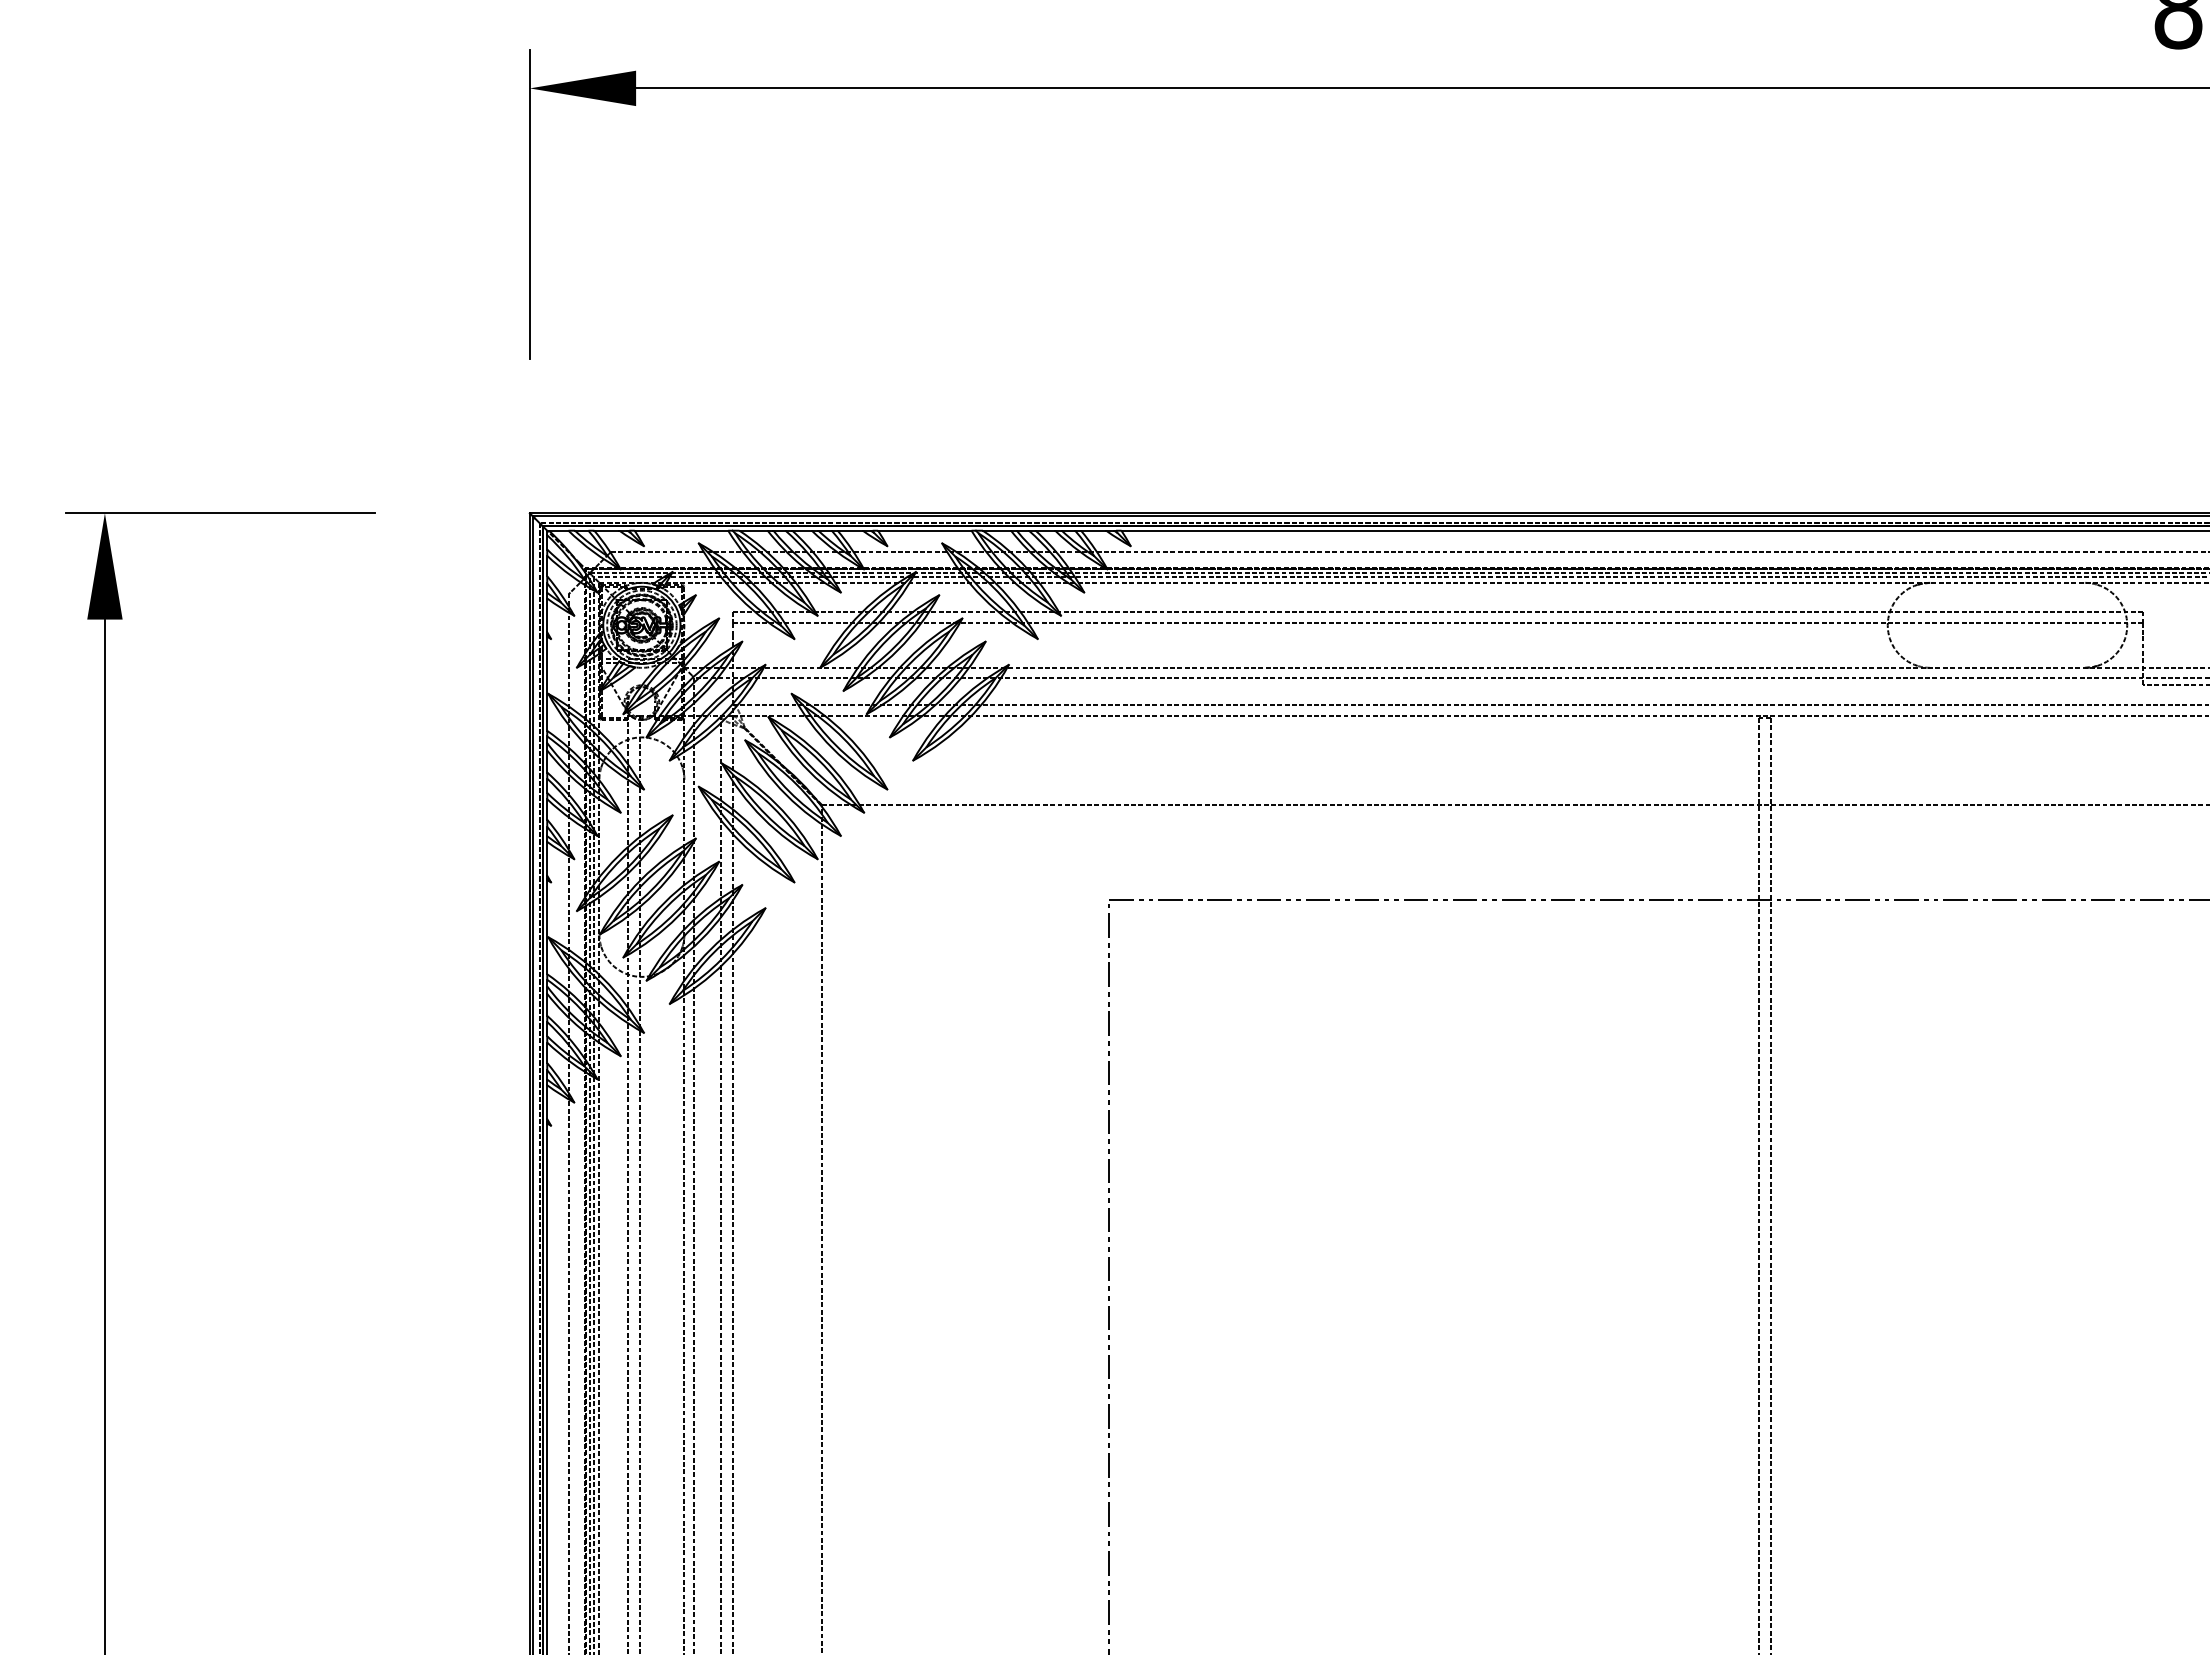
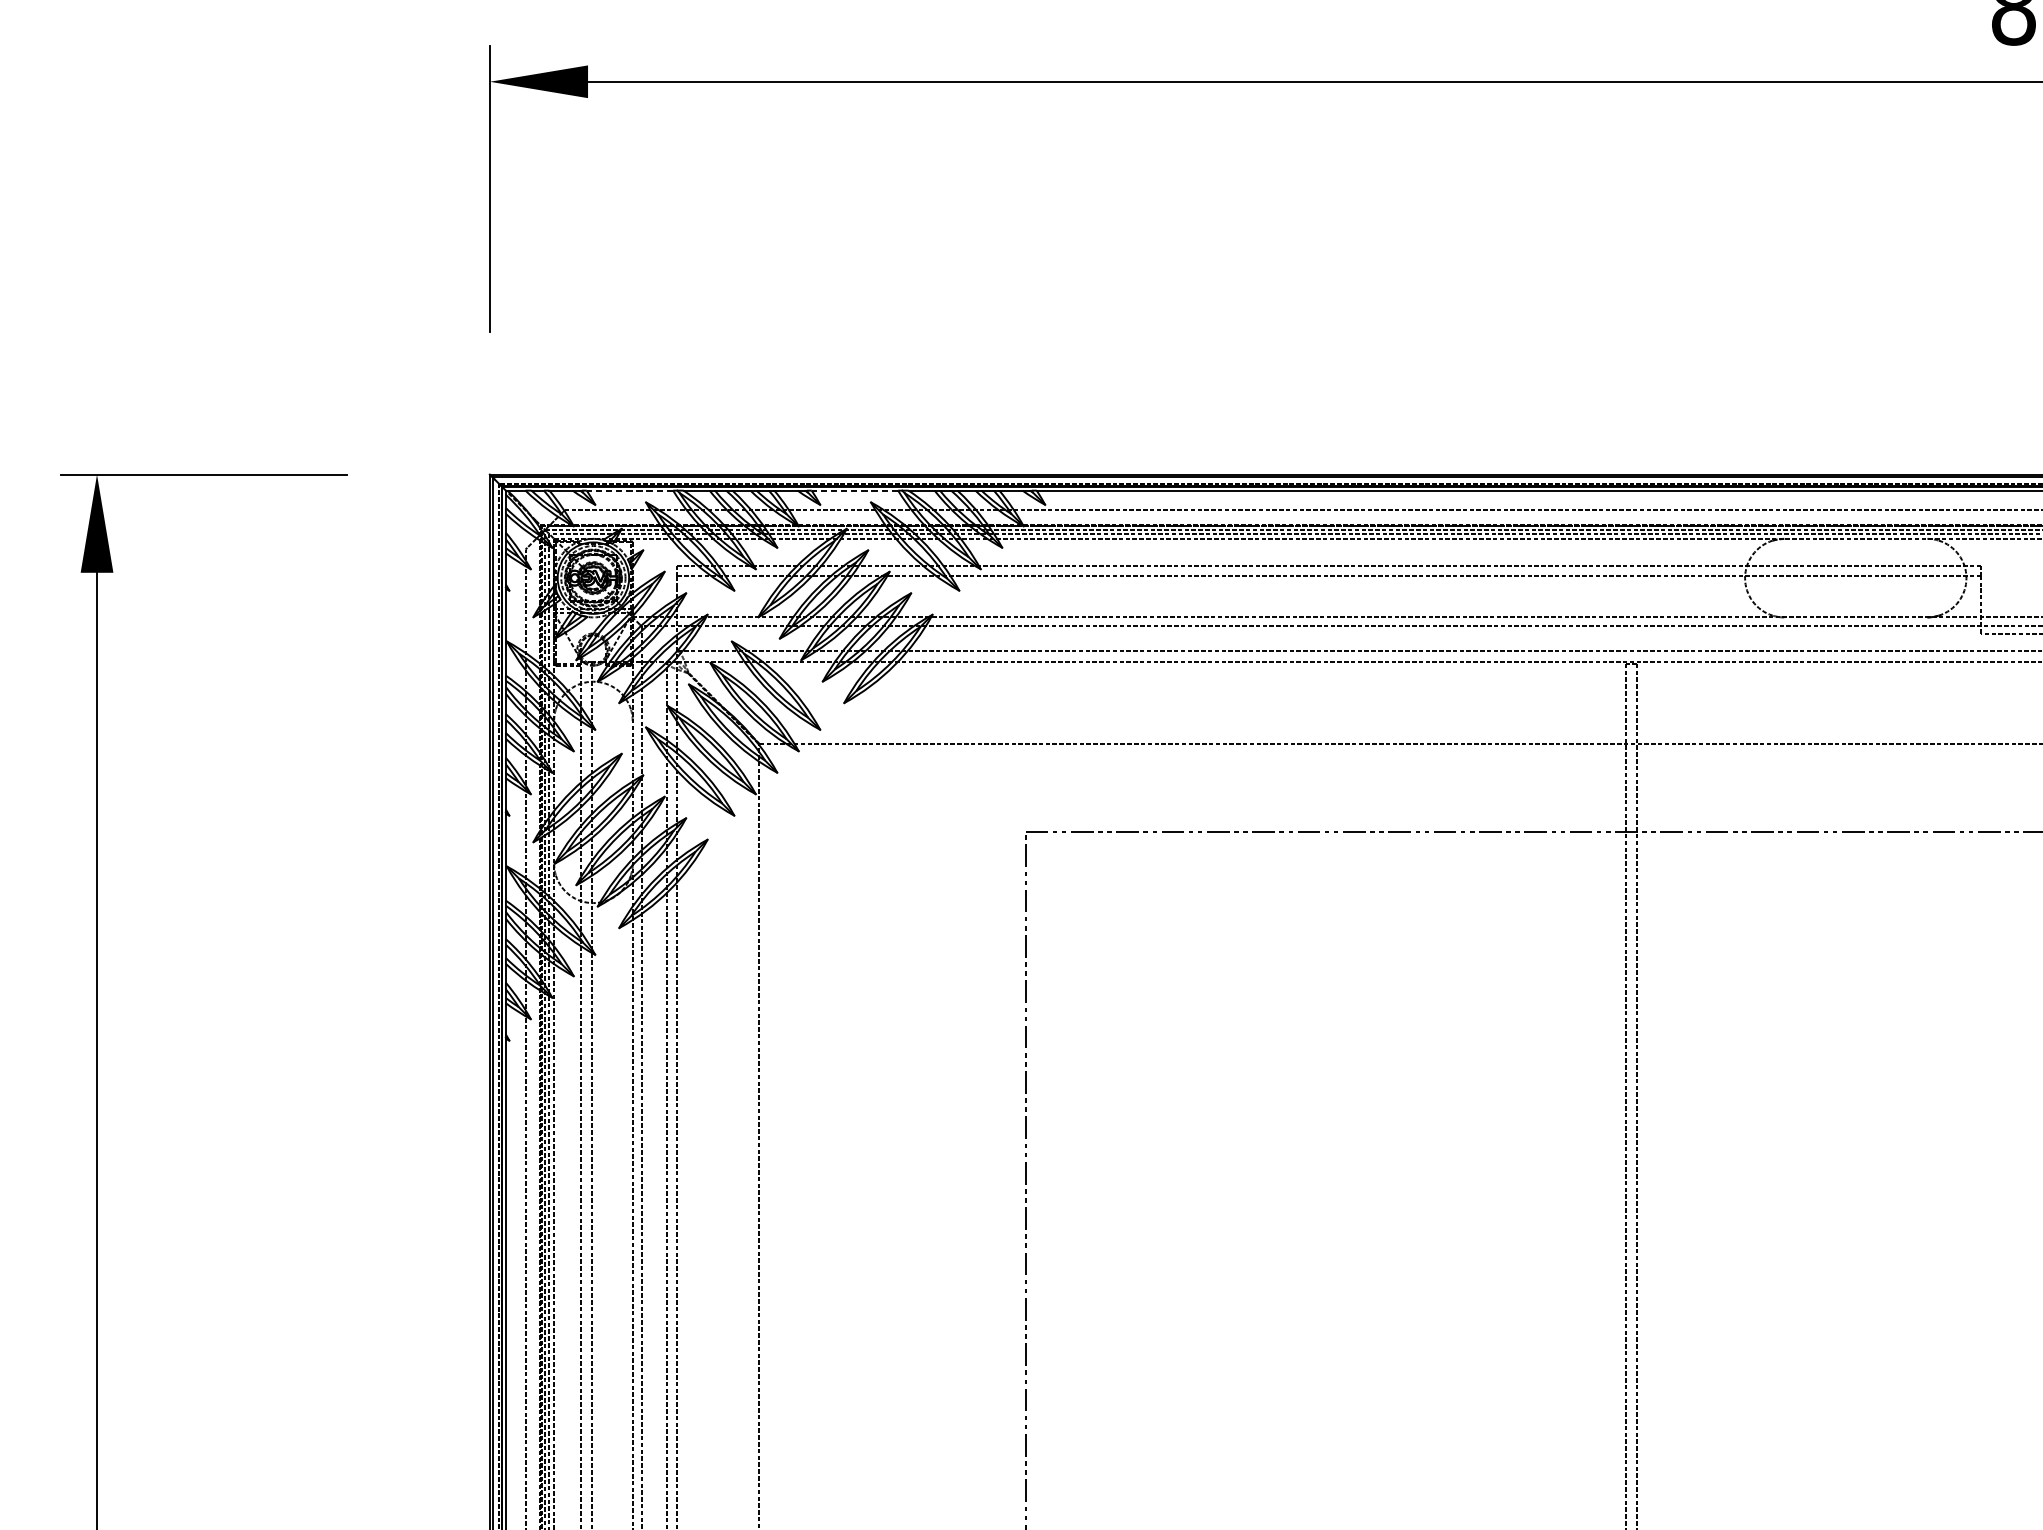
line: (681, 530) -> (630, 490), solid -> dashed
line: (924, 530) -> (854, 490), solid -> dashed

